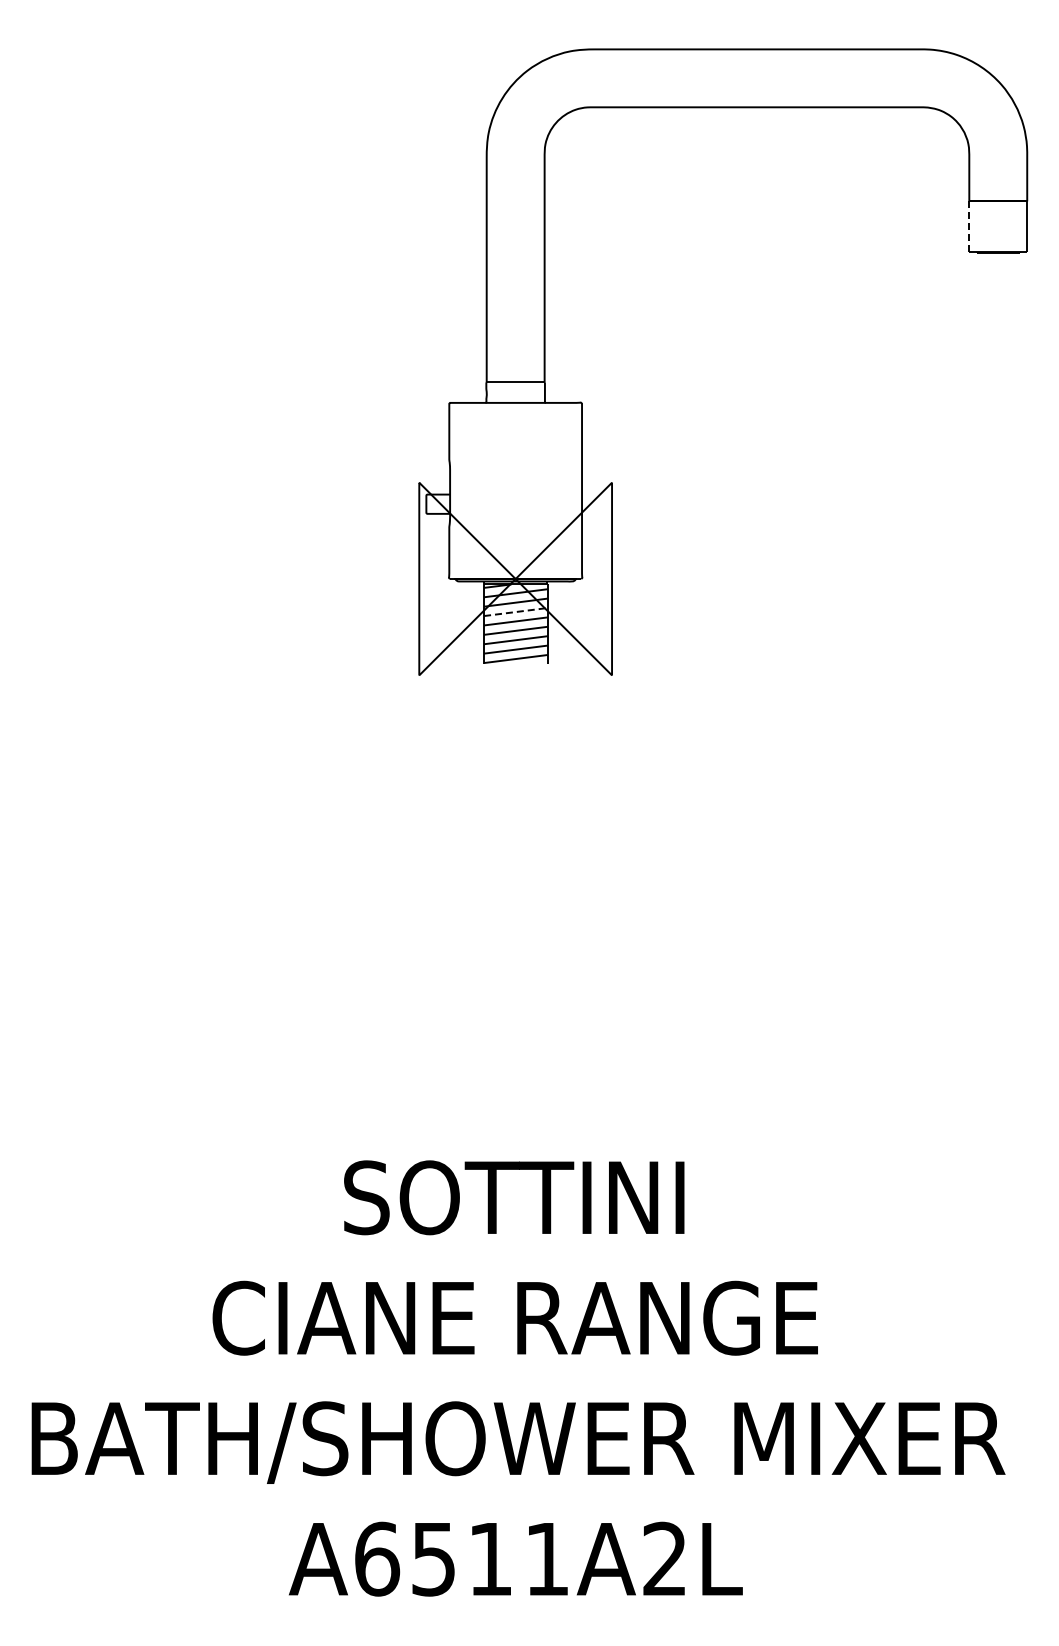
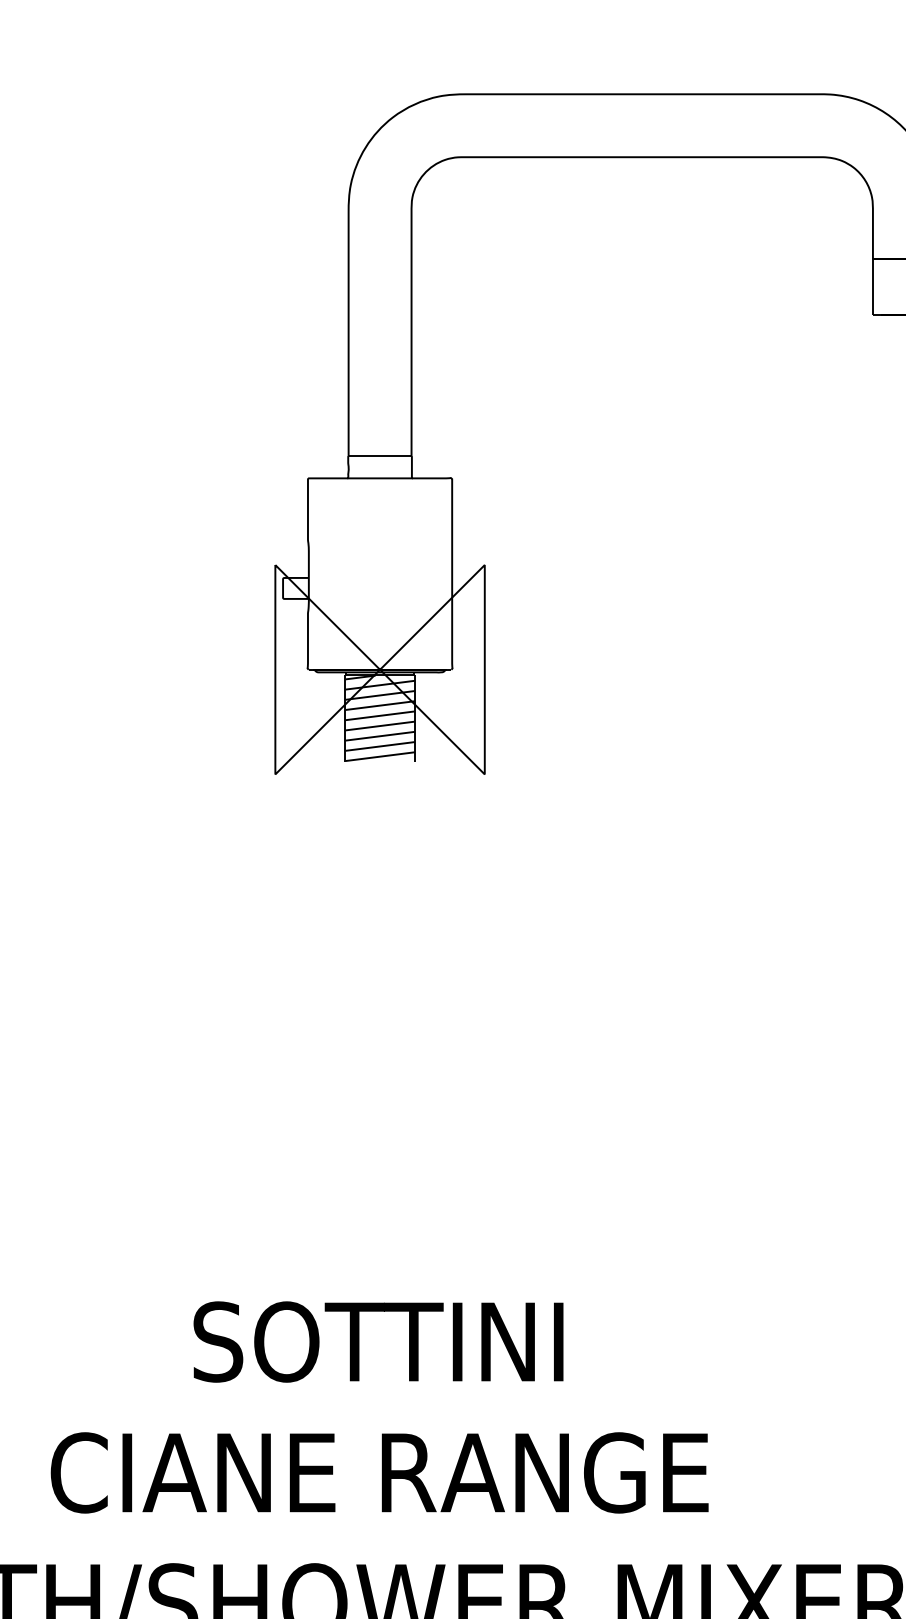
line: (969, 227) -> (873, 287), dashed -> solid
line: (515, 612) -> (379, 706), dashed -> solid

